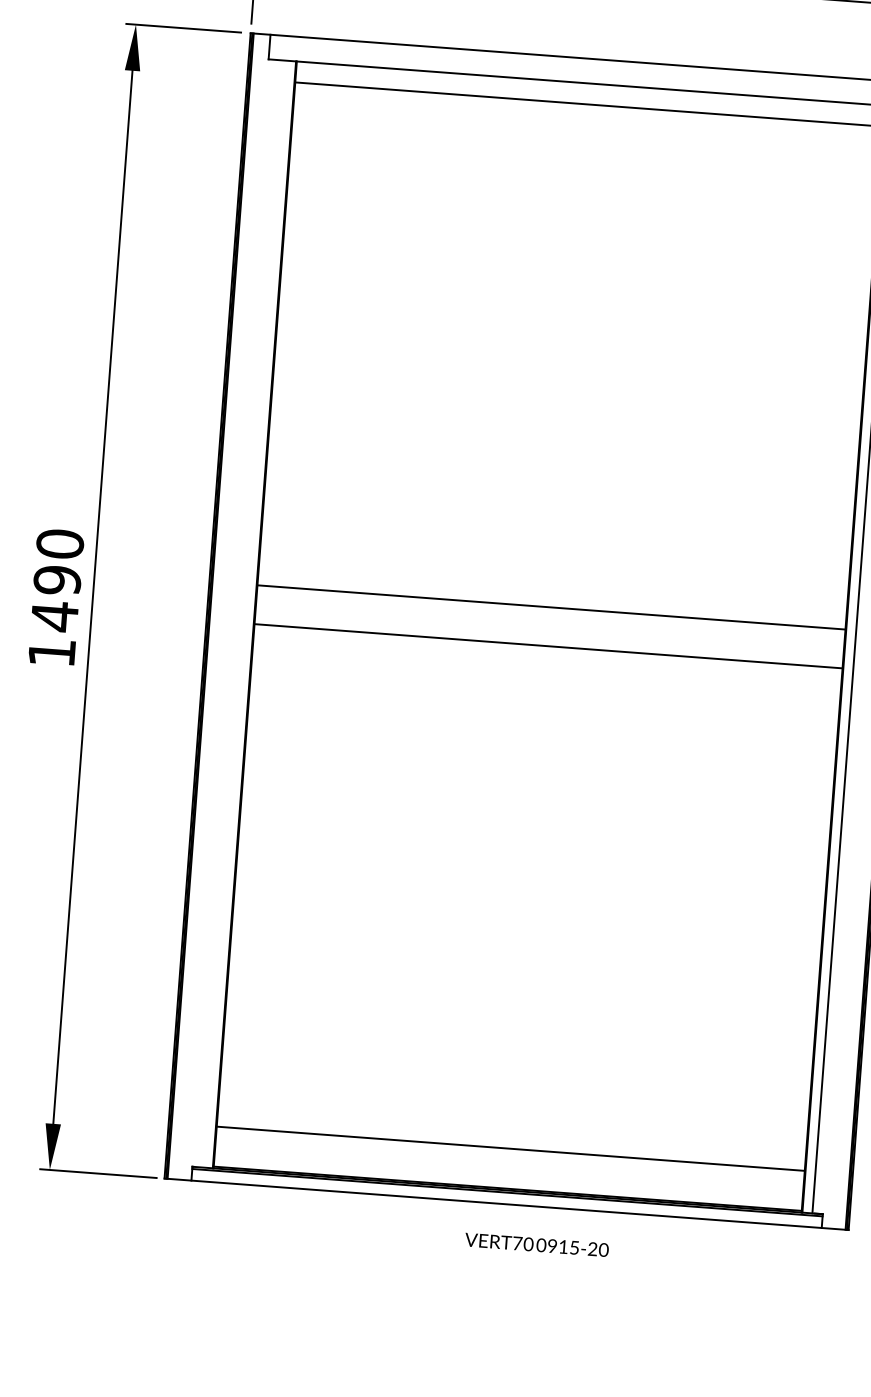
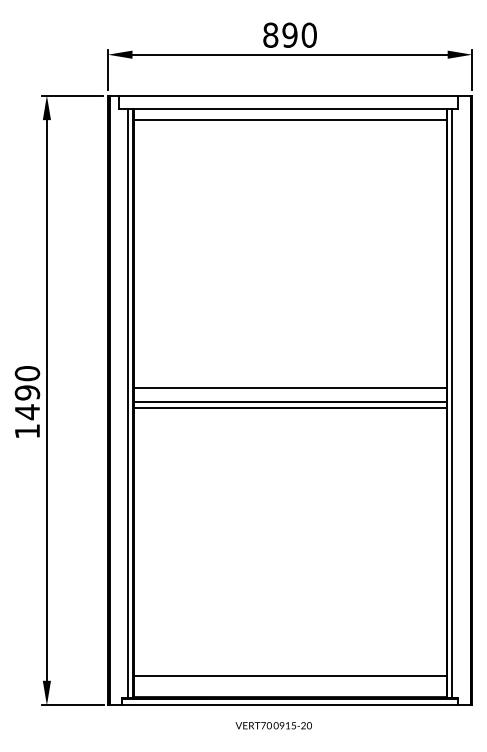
line: (243, 614) -> (127, 403), added
line: (548, 635) -> (289, 402), added
text: (536, 1244) -> (273, 725), moved

